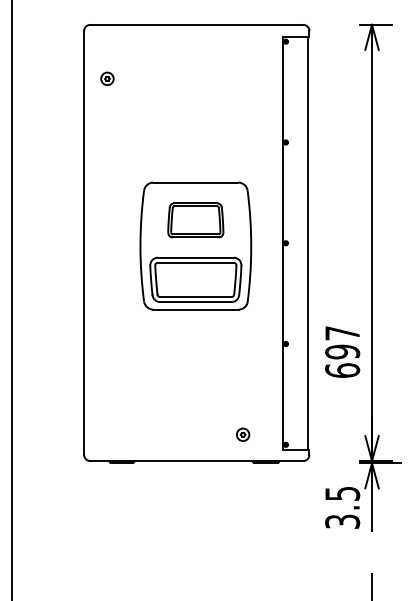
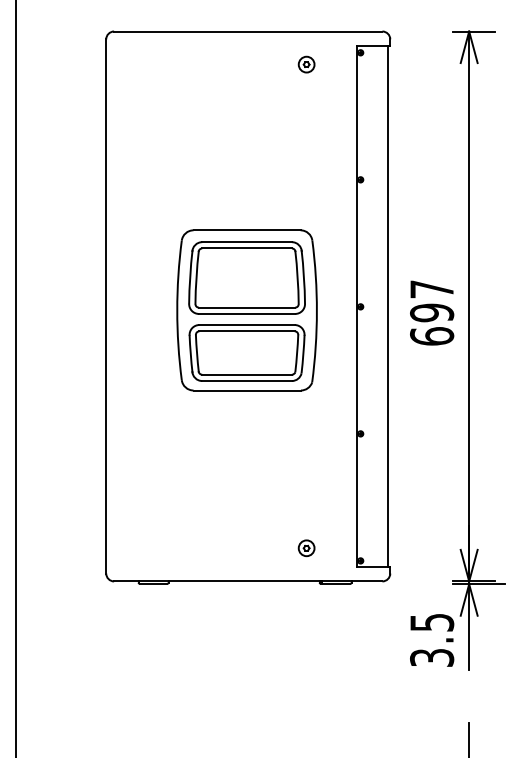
part: (107, 78) -> (306, 64), moved
part: (195, 219) -> (246, 277), size x1.67
text: (342, 351) -> (432, 312), moved

